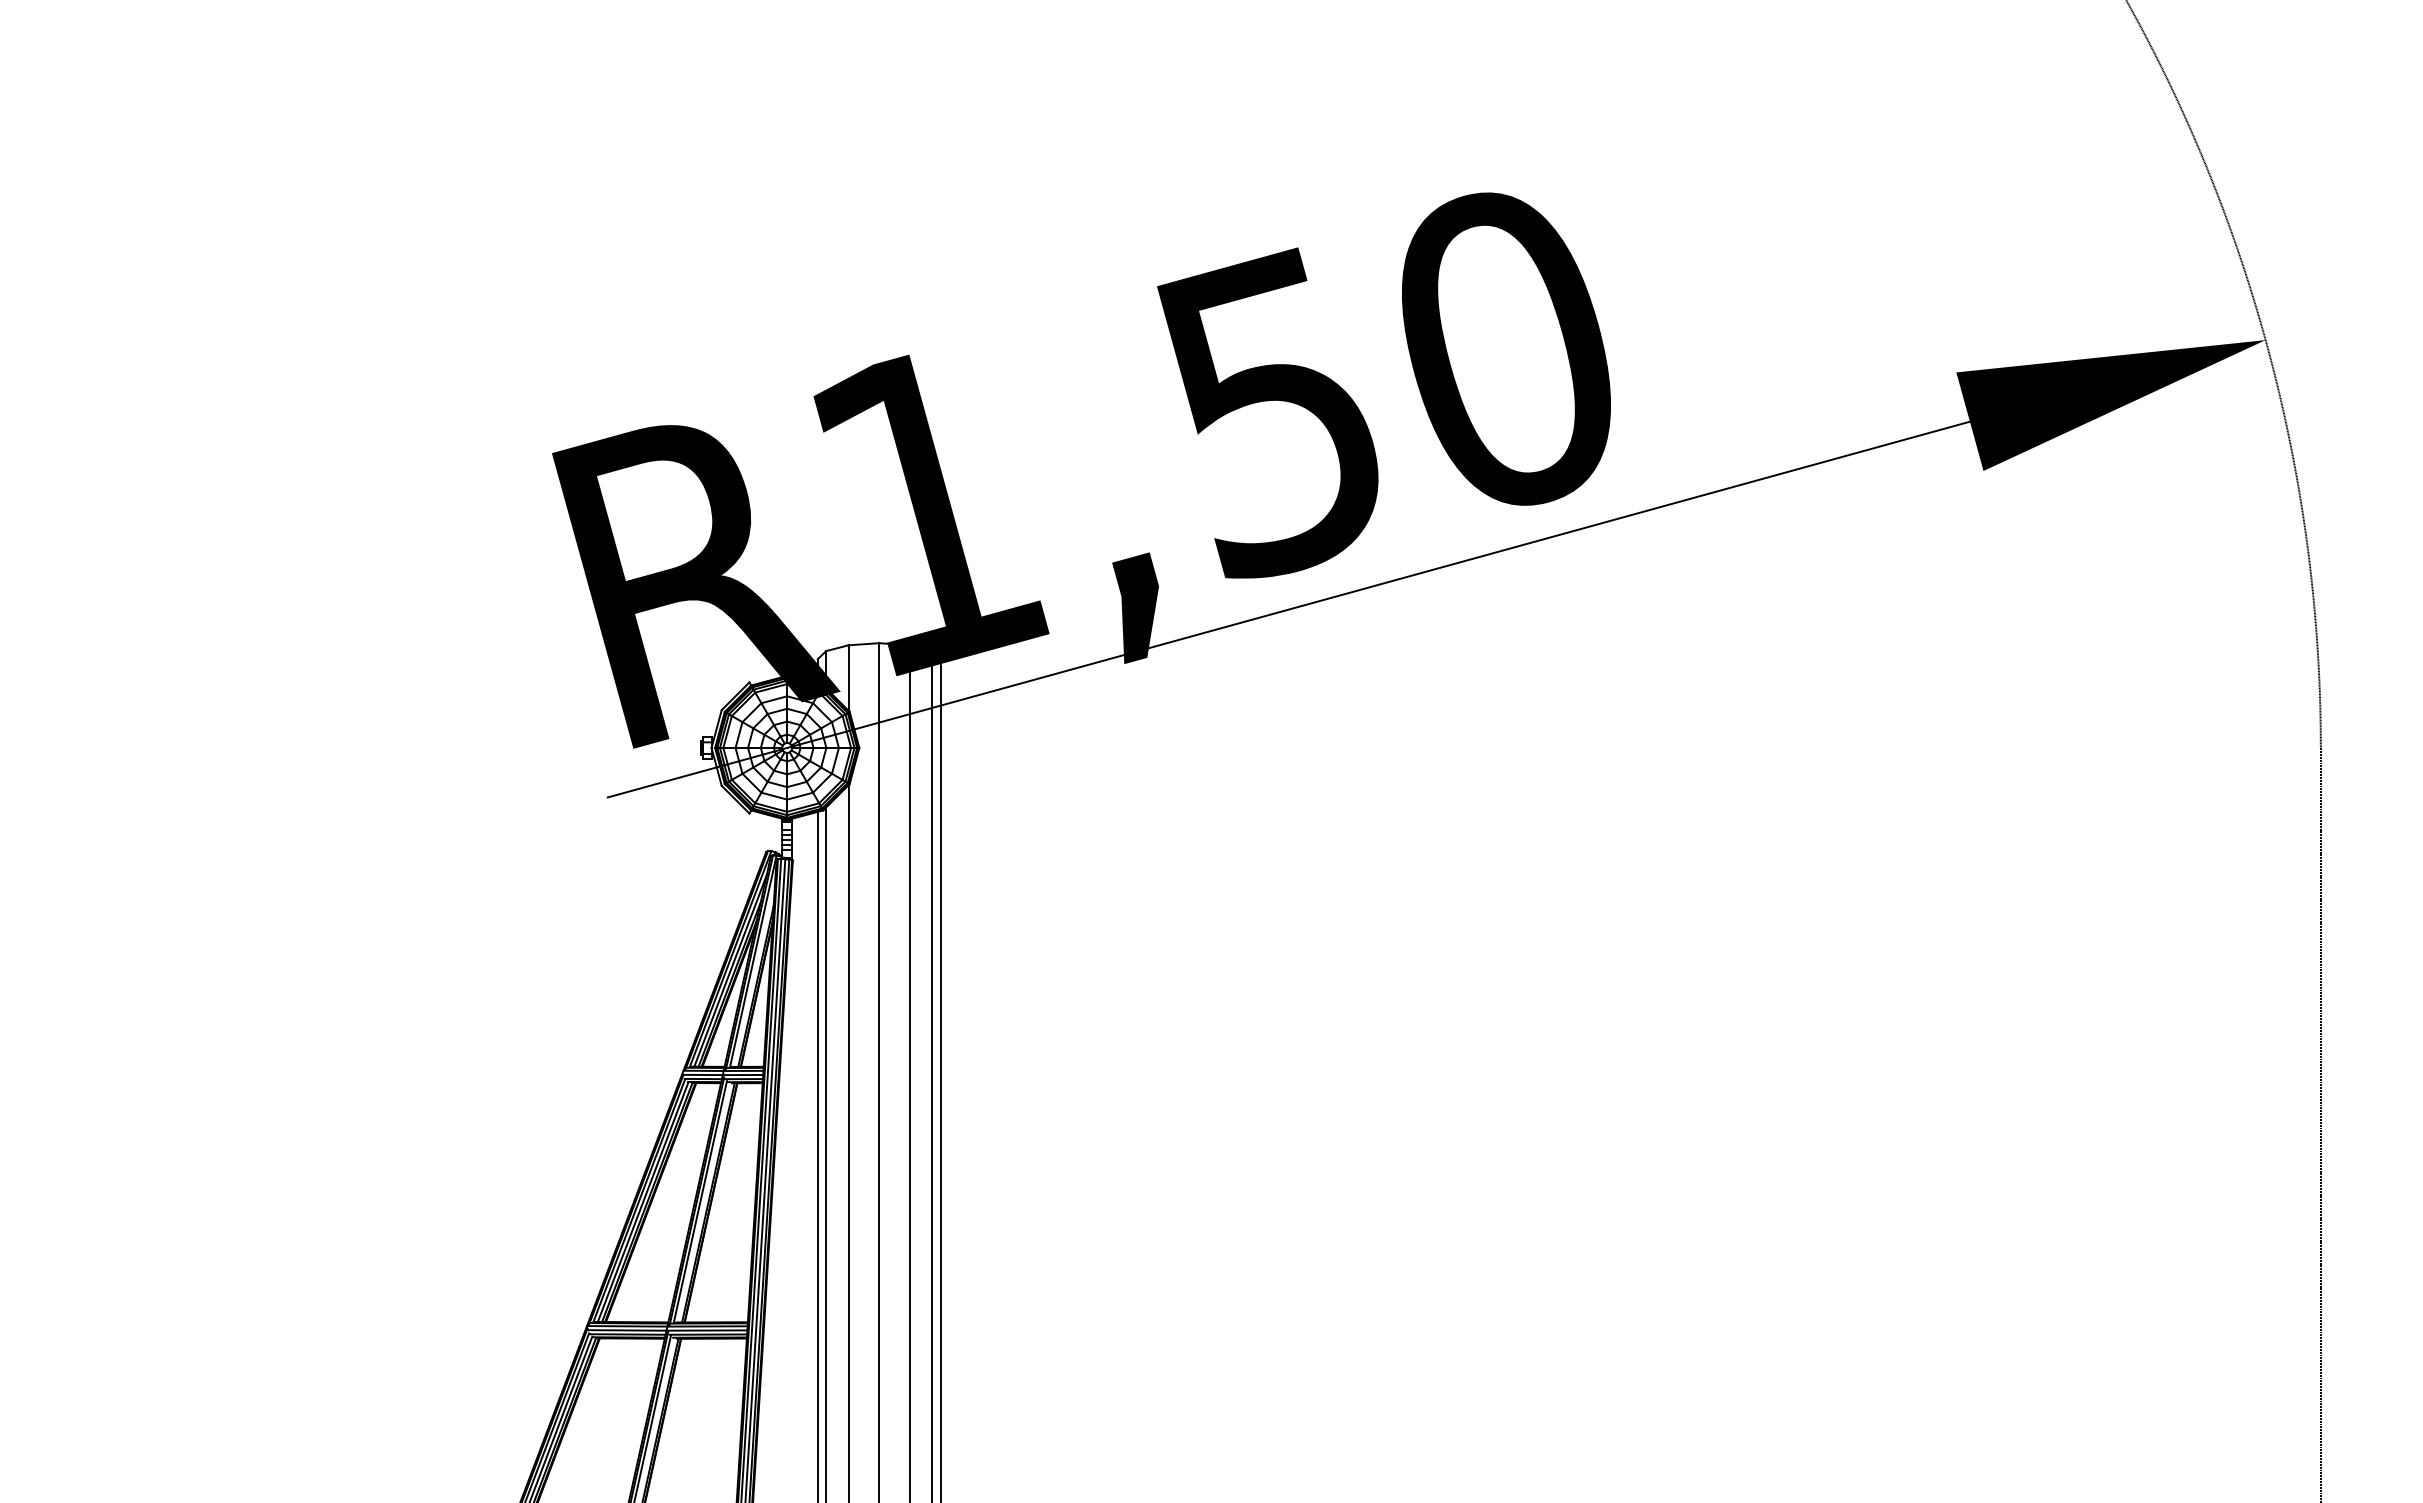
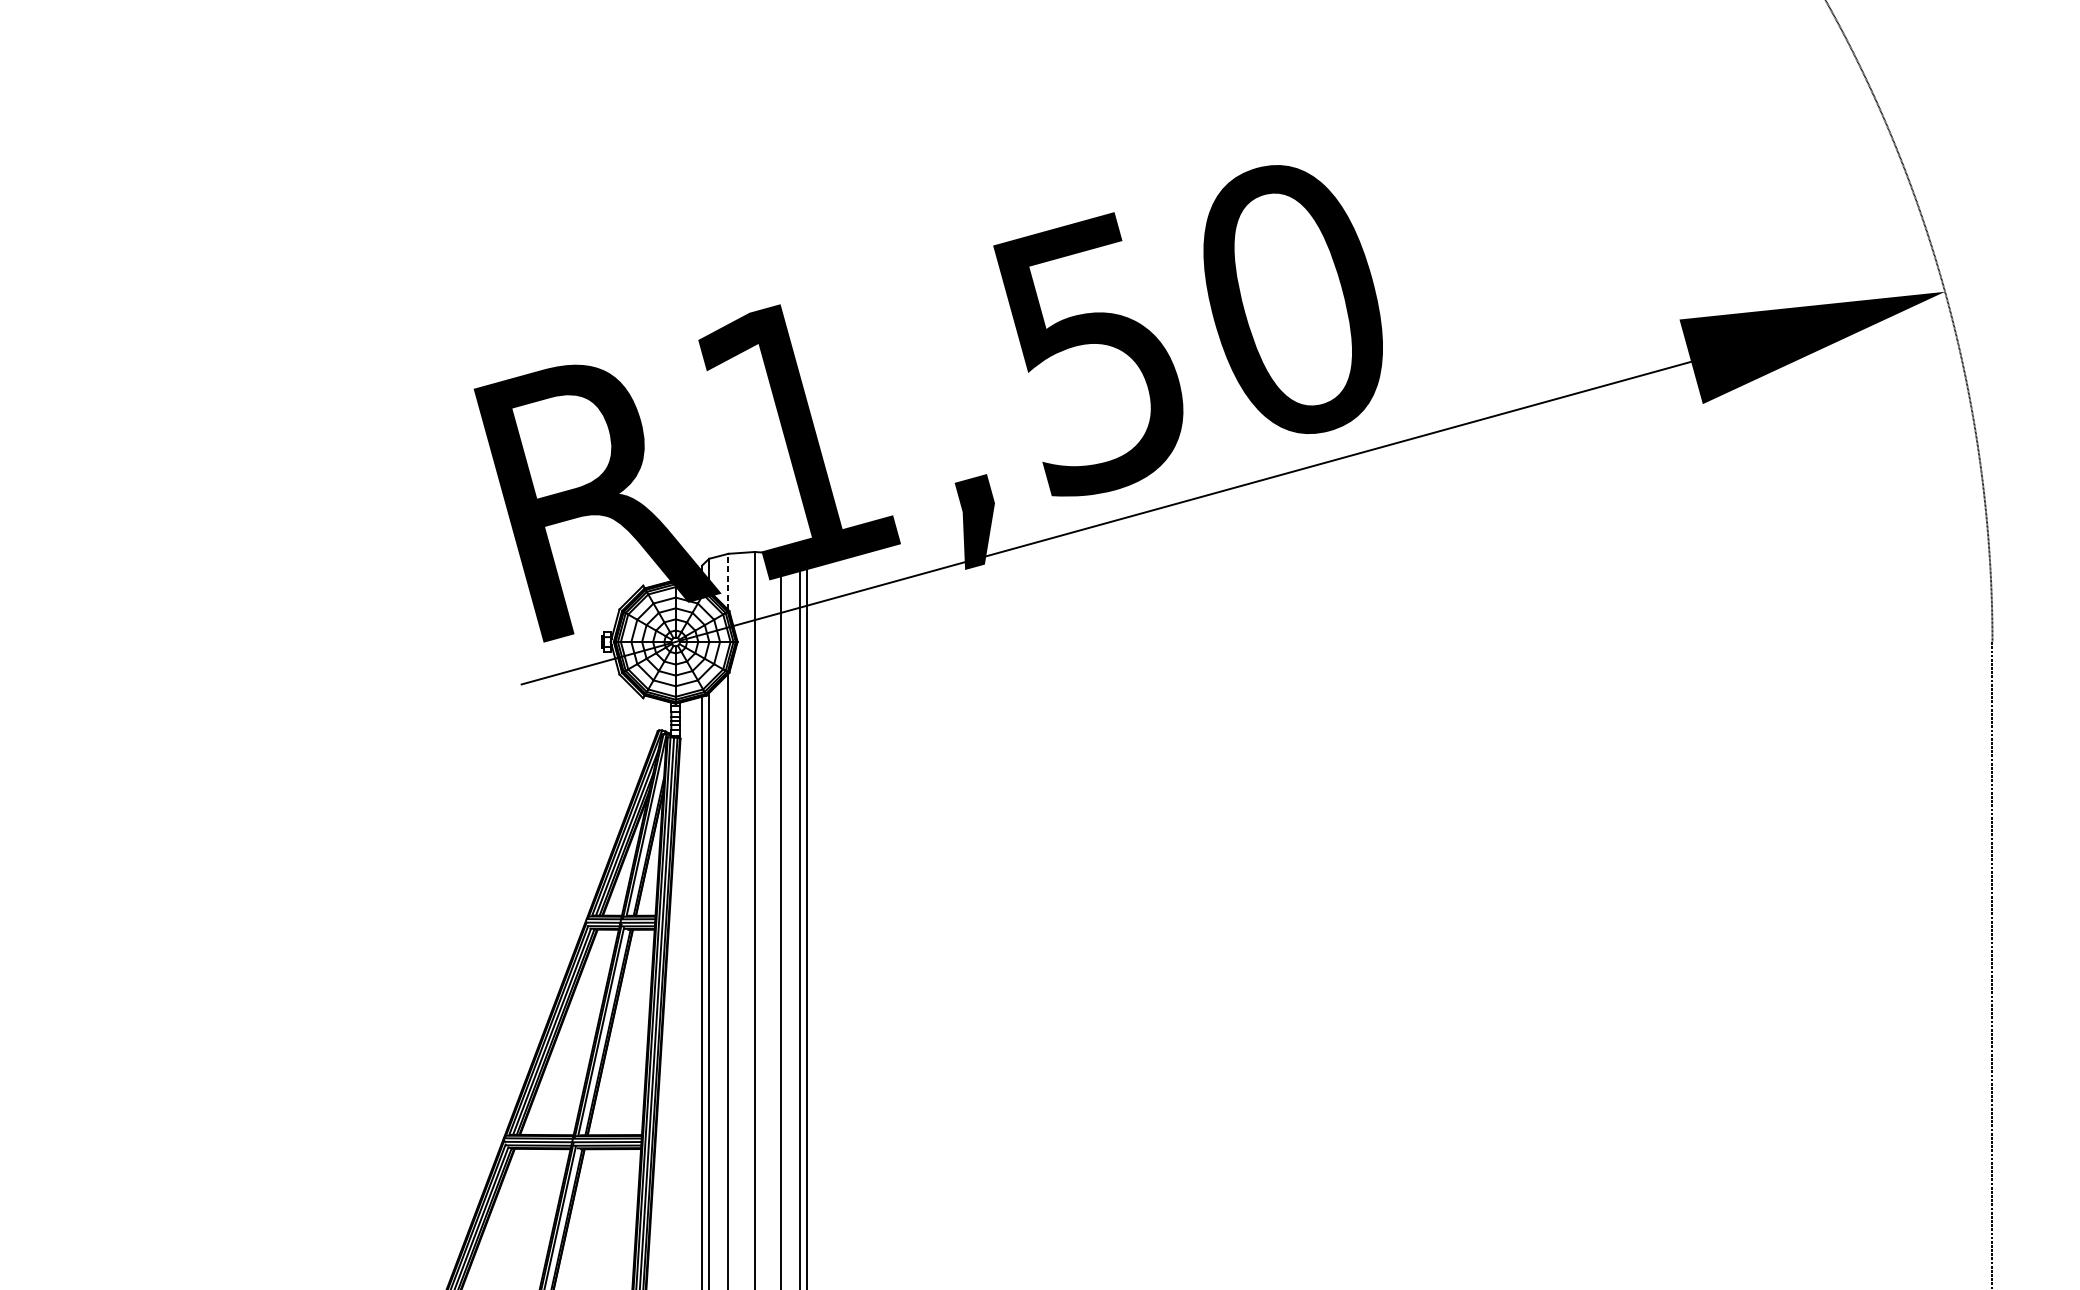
line: (848, 678) -> (728, 582), solid -> dashed

